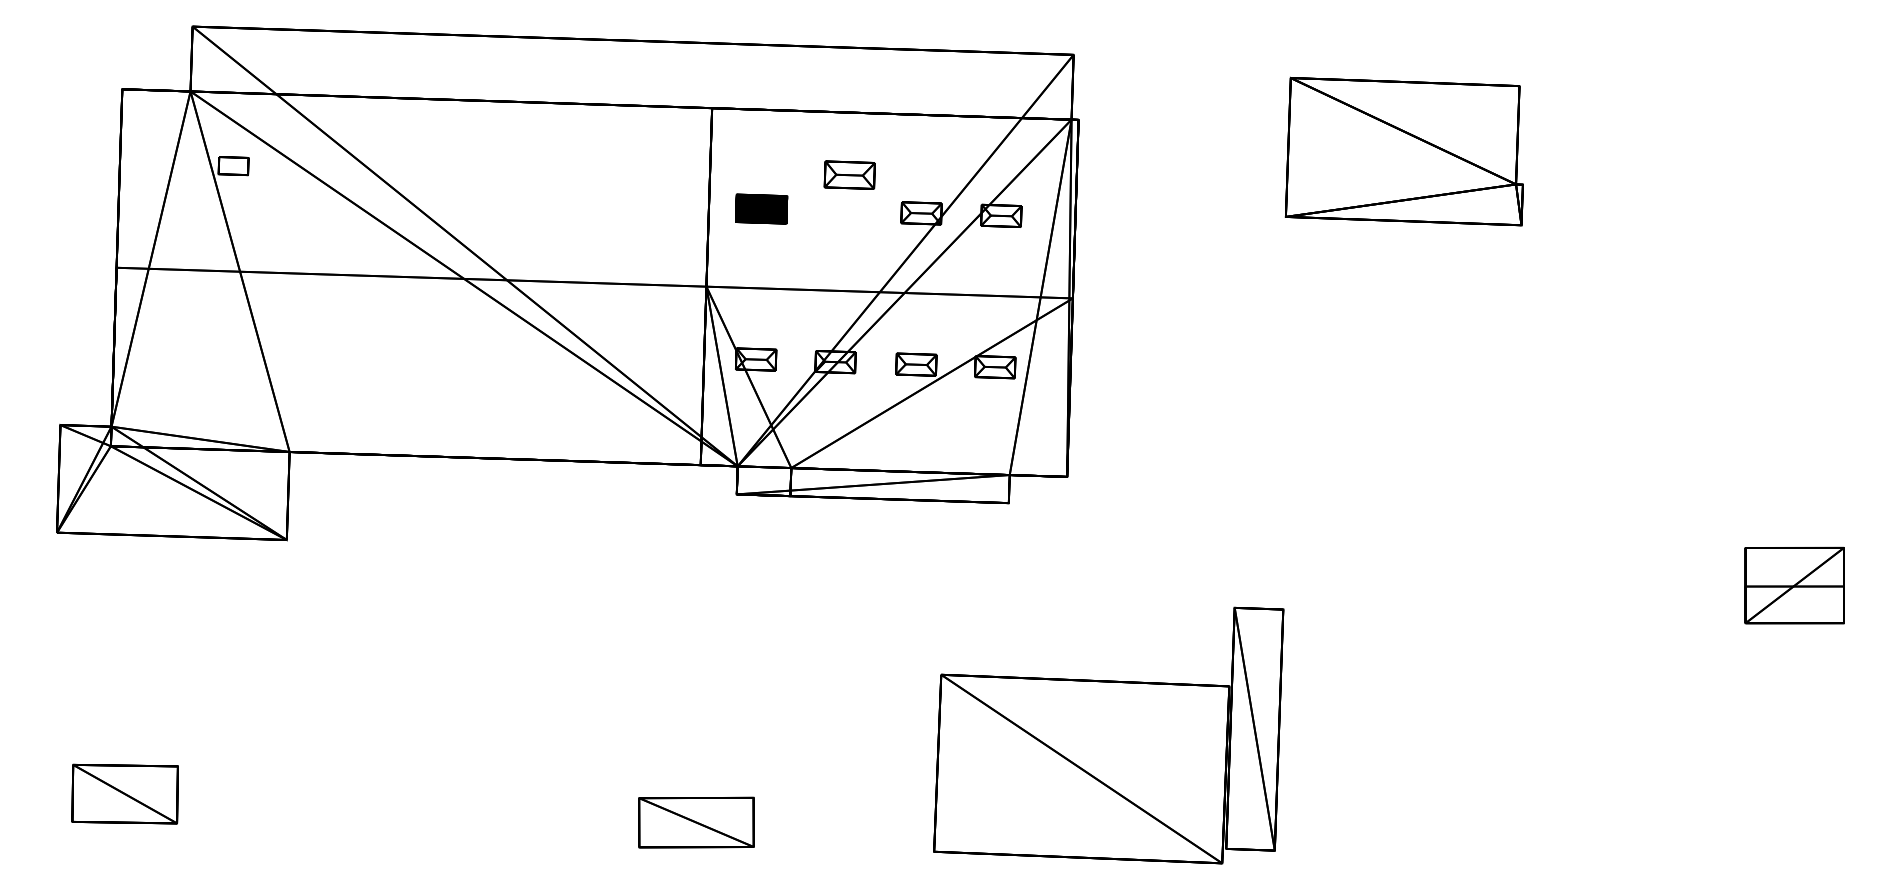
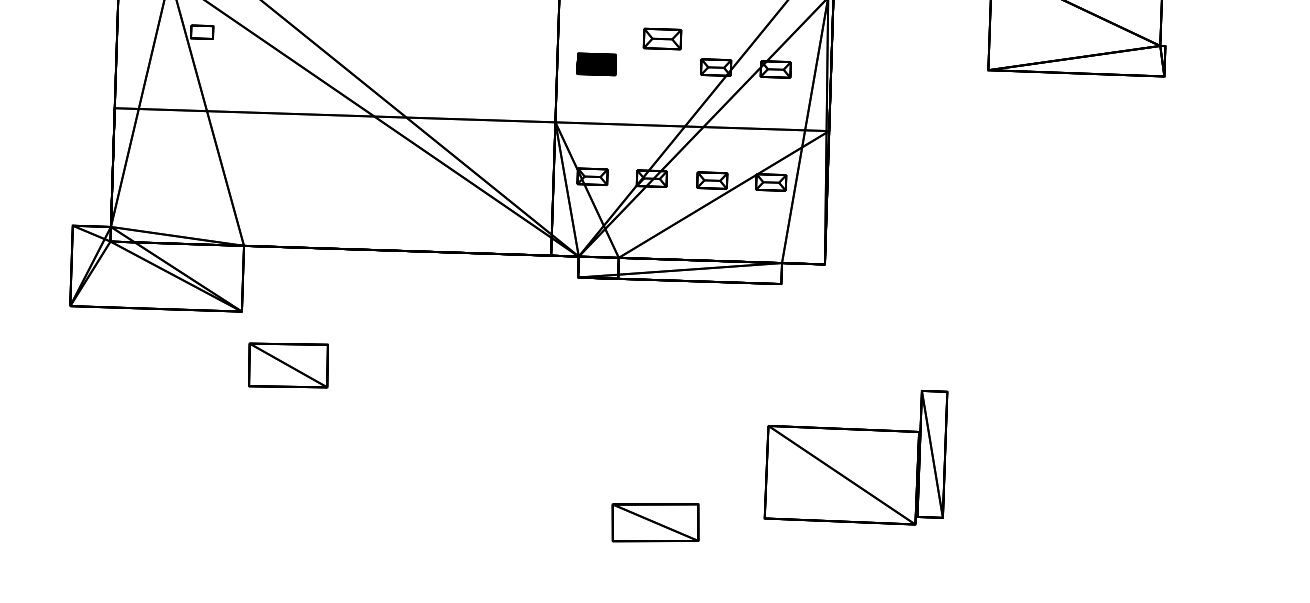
part: (1108, 735) -> (855, 457), size x0.7
part: (124, 793) -> (288, 365), moved
part: (696, 822) -> (655, 522), moved

